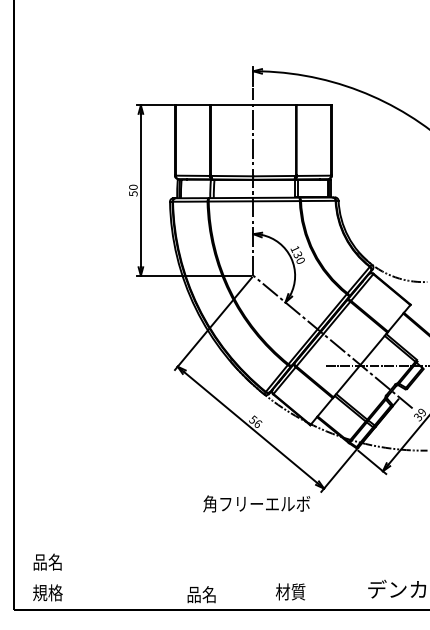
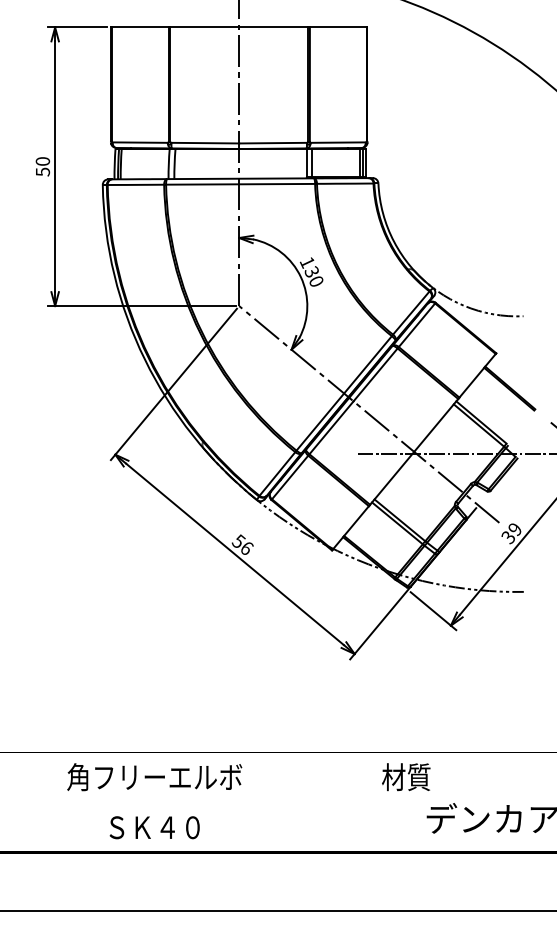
text: (256, 503) -> (154, 776), moved
text: (290, 591) -> (406, 776), moved
text: (201, 594) -> (154, 827), 品名 -> ＳＫ４０

